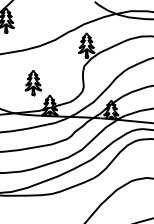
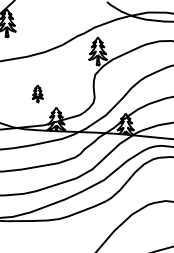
part: (33, 82) -> (37, 93), size x0.6

